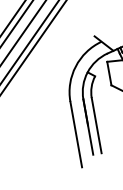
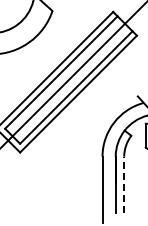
line: (96, 125) -> (124, 184), solid -> dashed

